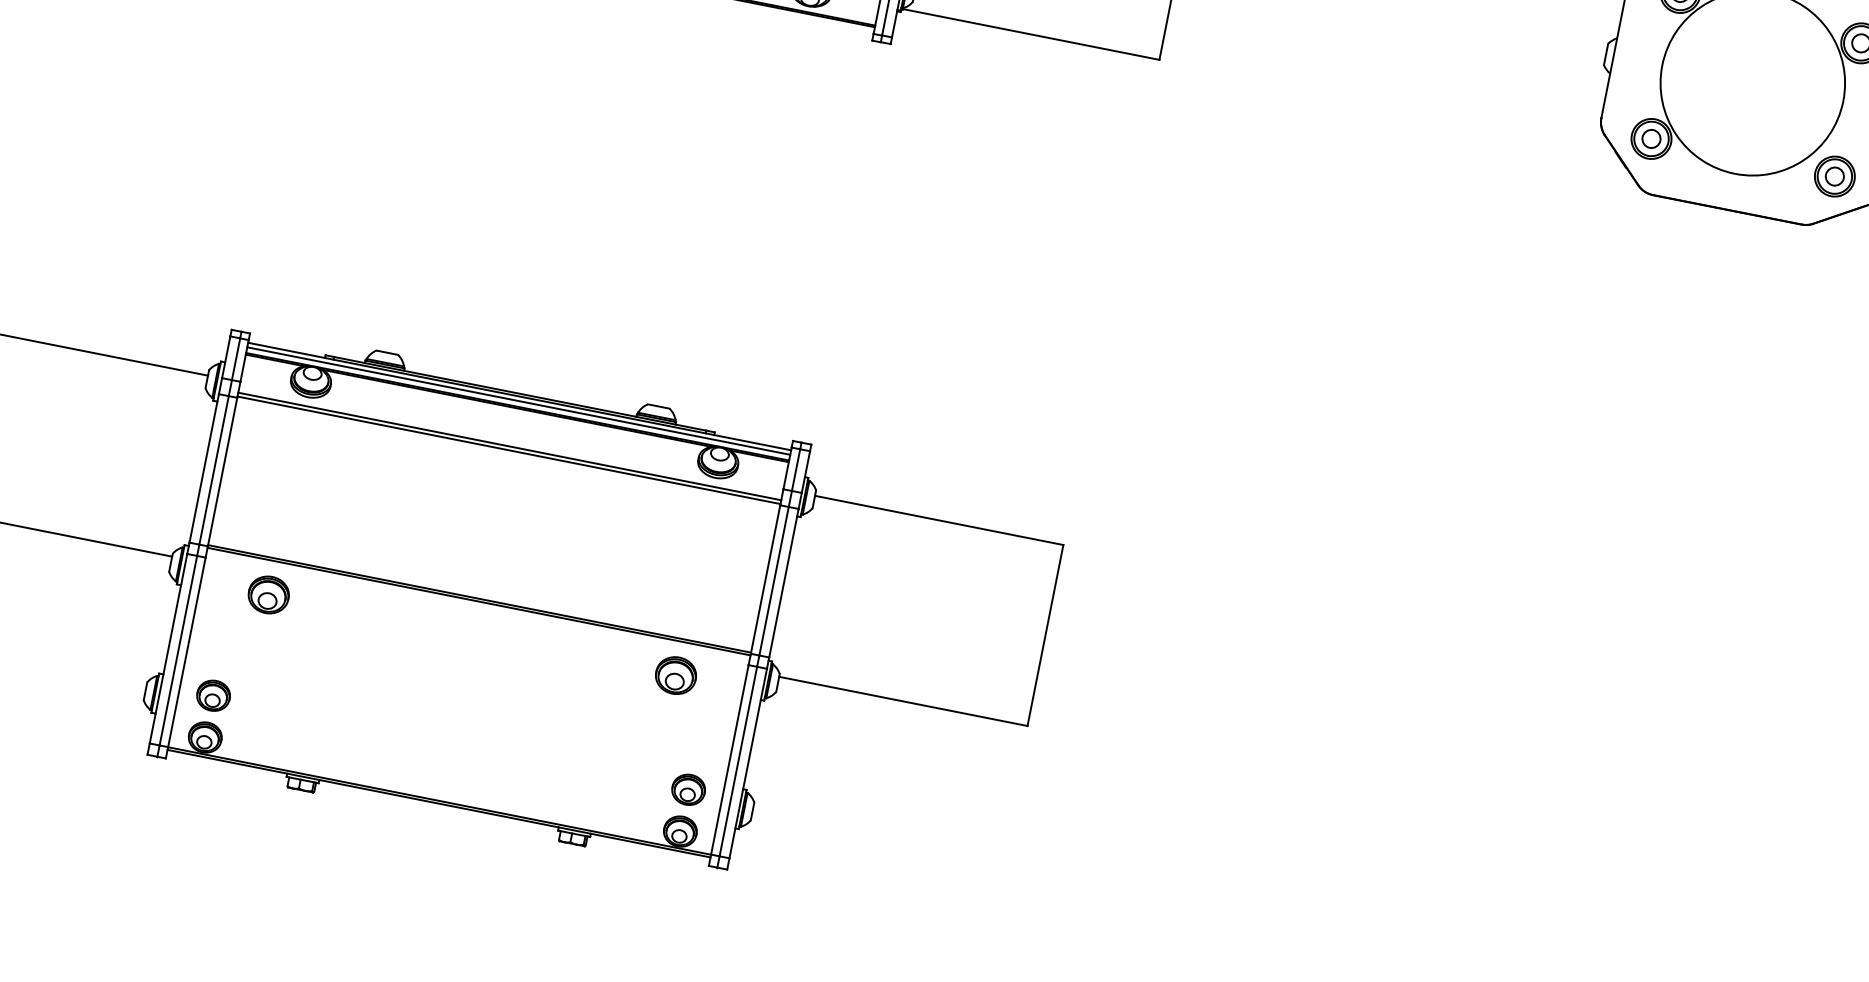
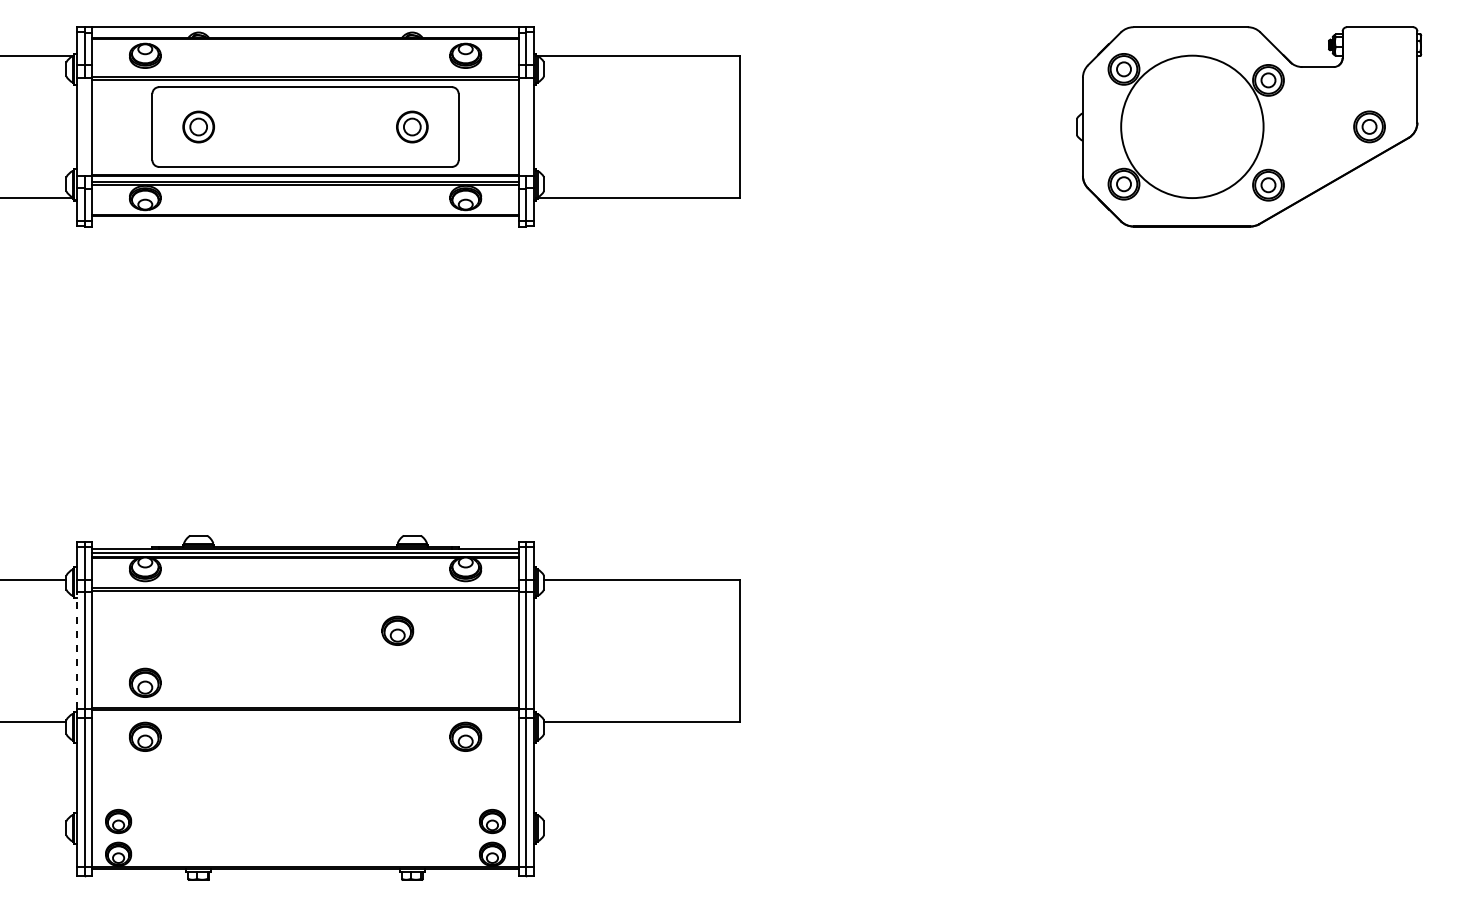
line: (204, 468) -> (77, 650), solid -> dashed
part: (616, 523) -> (397, 630), added
part: (282, 525) -> (145, 682), added

